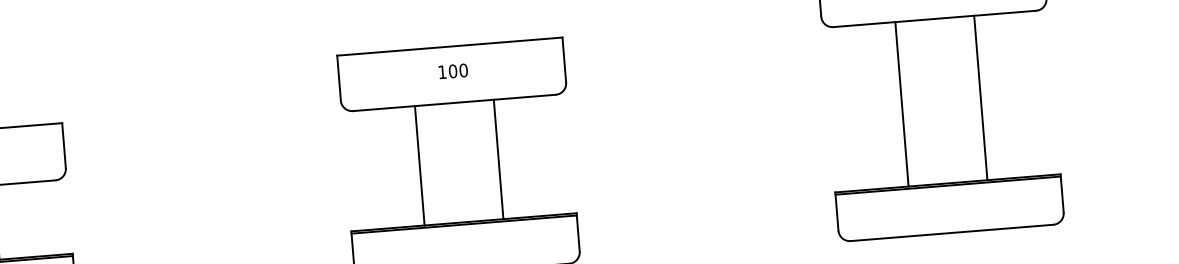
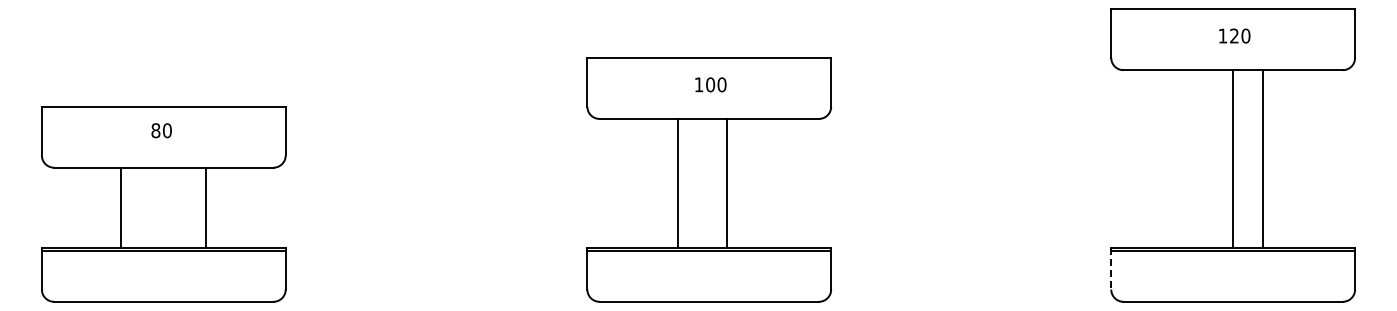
line: (980, 98) -> (1262, 159), moved
line: (901, 104) -> (1232, 159), moved
line: (498, 159) -> (726, 183), moved
line: (419, 165) -> (677, 183), moved
line: (837, 211) -> (1111, 268), solid -> dashed

